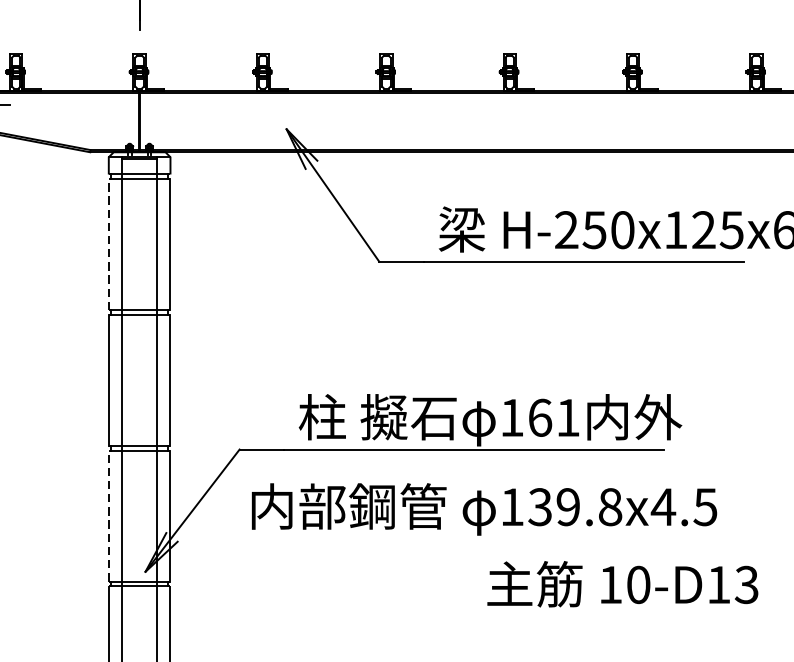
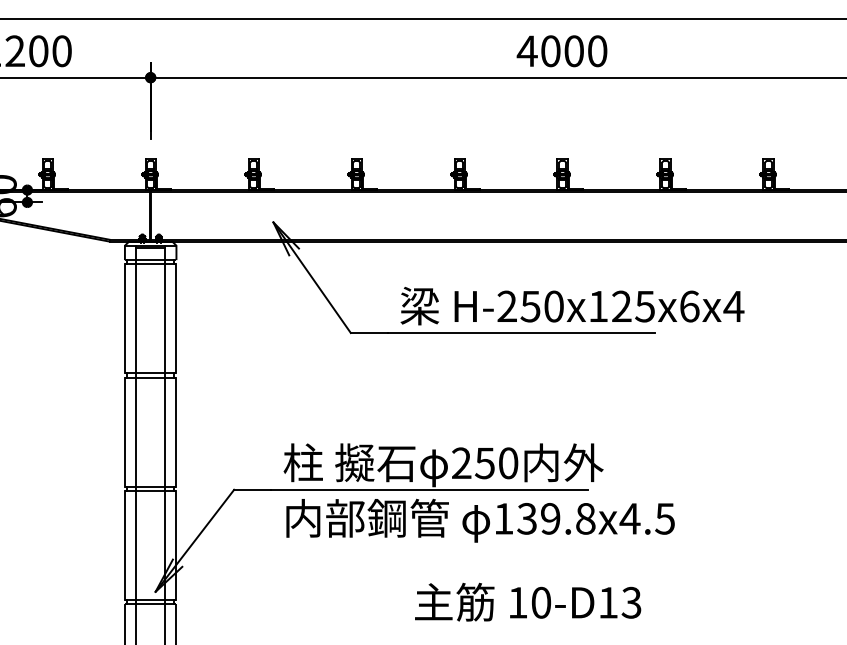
line: (108, 244) -> (124, 318), dashed -> solid
text: (540, 418) -> (485, 463), 161 -> 250
text: (484, 509) -> (480, 520), moved
line: (108, 516) -> (124, 545), dashed -> solid
text: (623, 583) -> (528, 601), moved

